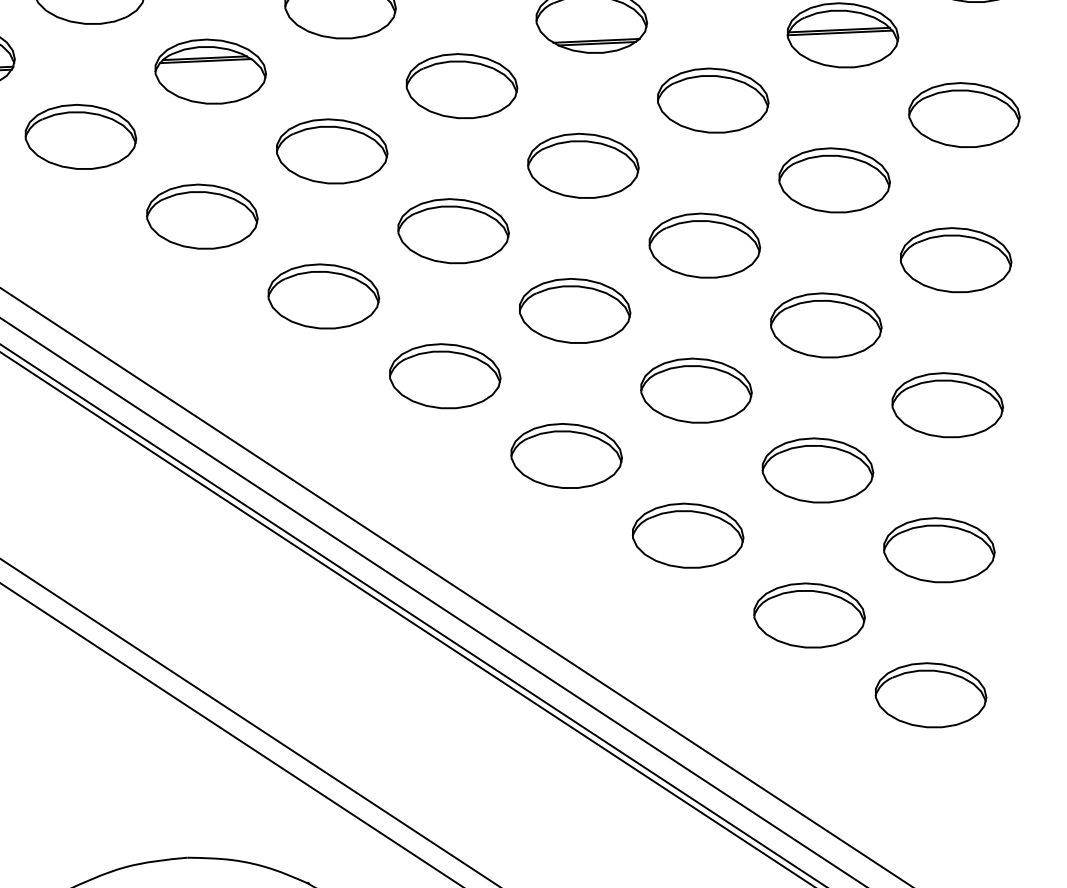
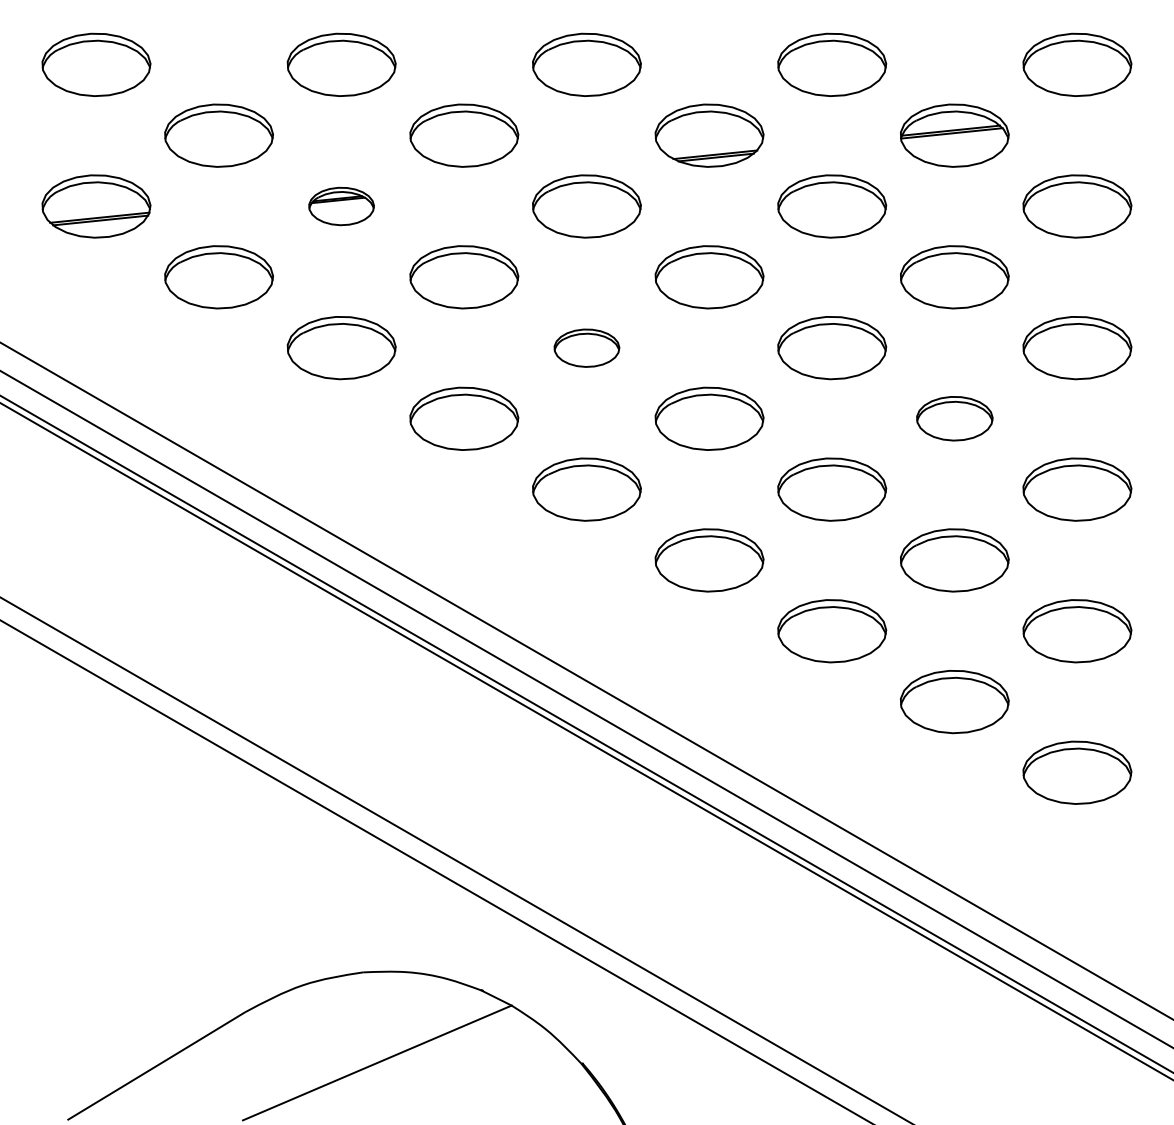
part: (210, 71) -> (341, 206), size x0.6
part: (453, 231) -> (586, 348), size x0.6
part: (825, 325) -> (954, 418), size x0.7

